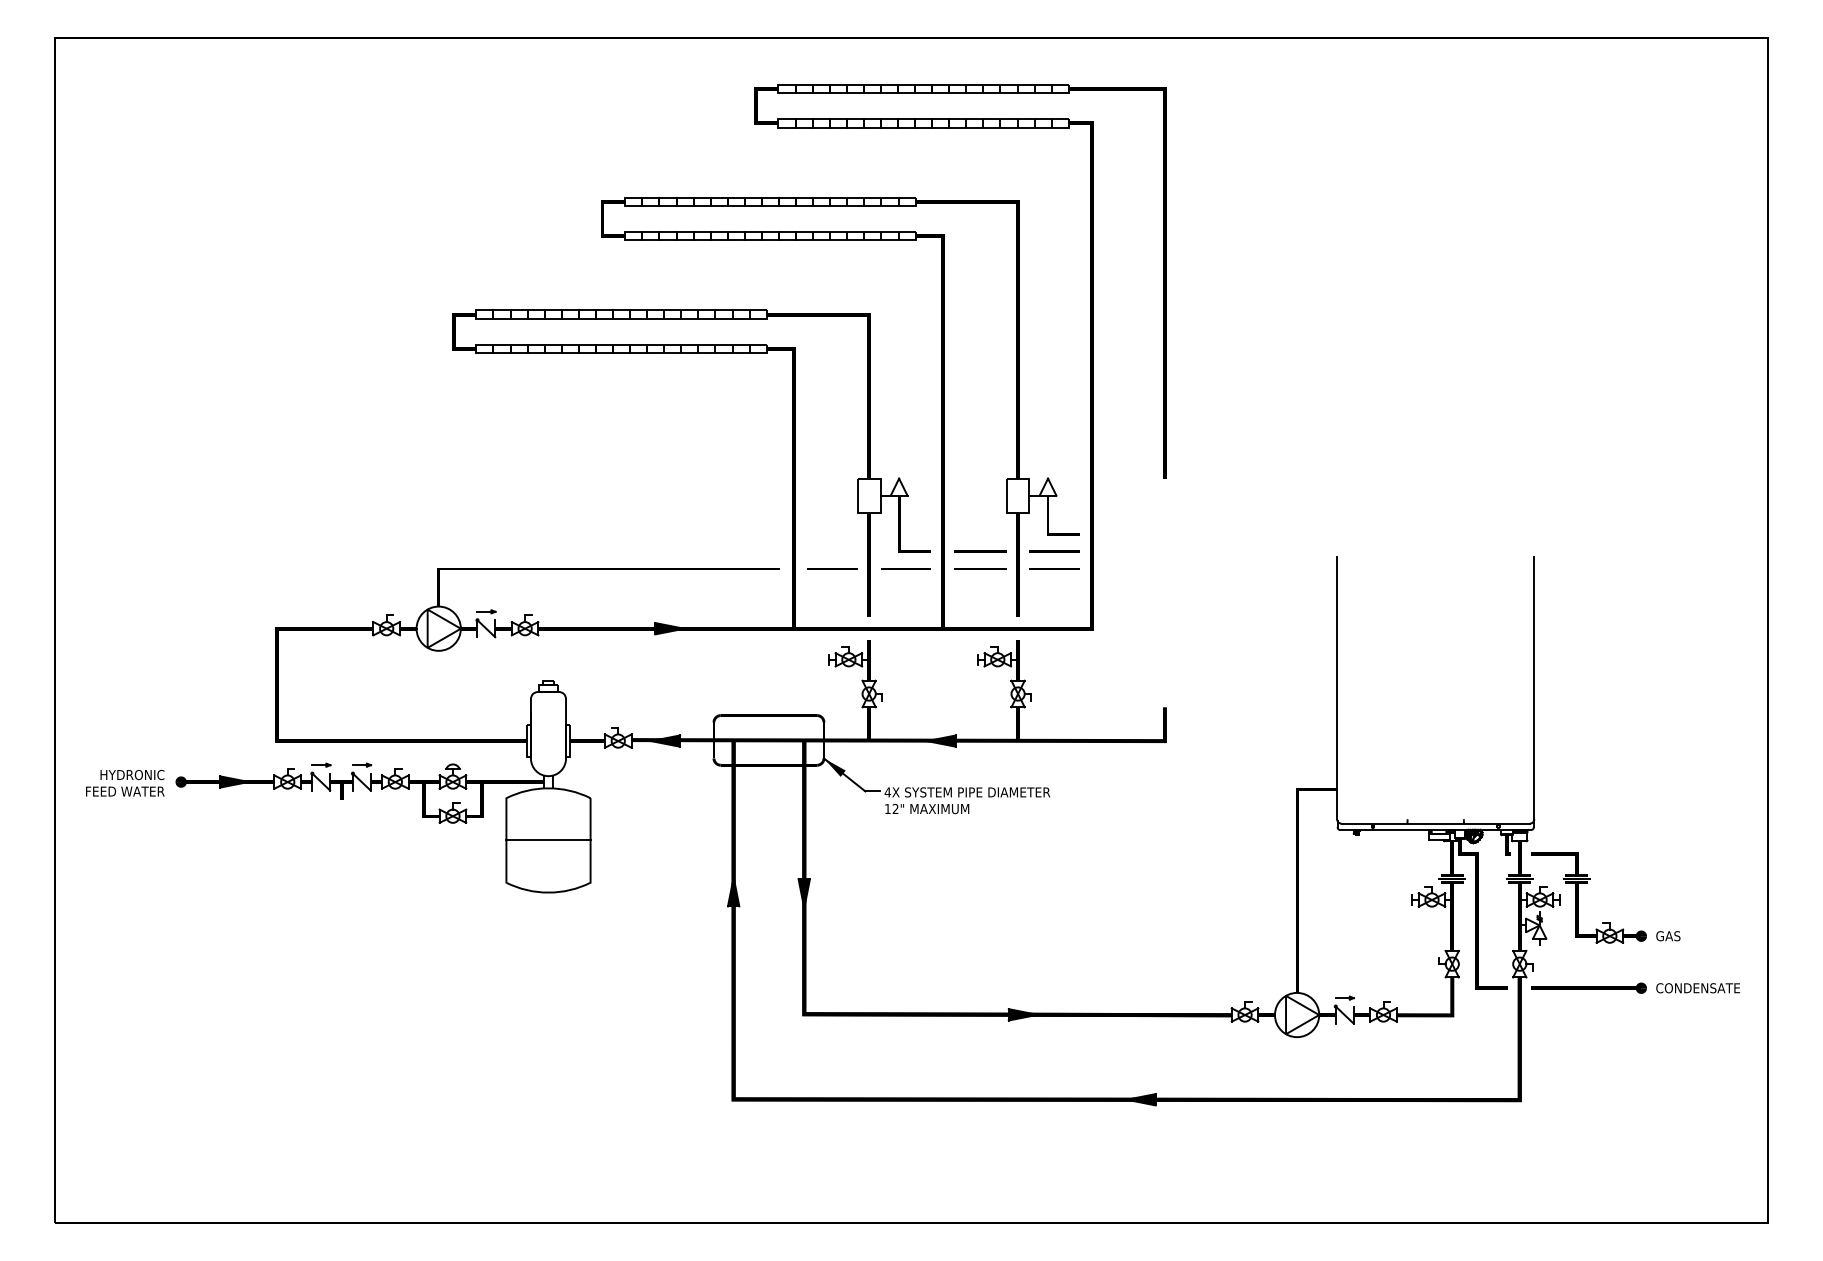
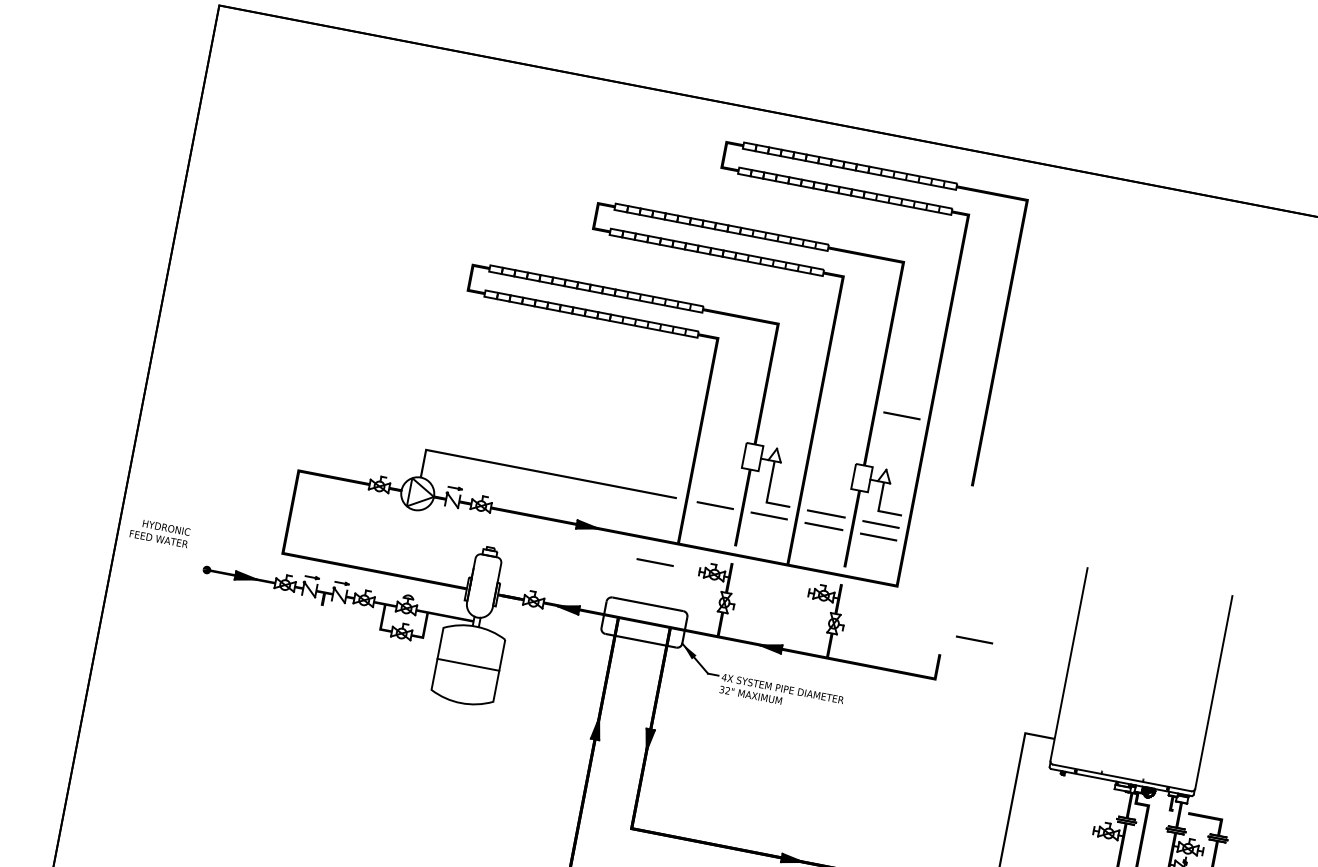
line: (1054, 403) -> (901, 415), added
line: (767, 658) -> (654, 562), added
line: (1206, 679) -> (974, 639), added
text: (125, 782) -> (160, 532), moved
text: (887, 808) -> (721, 689), 12" -> 32"

